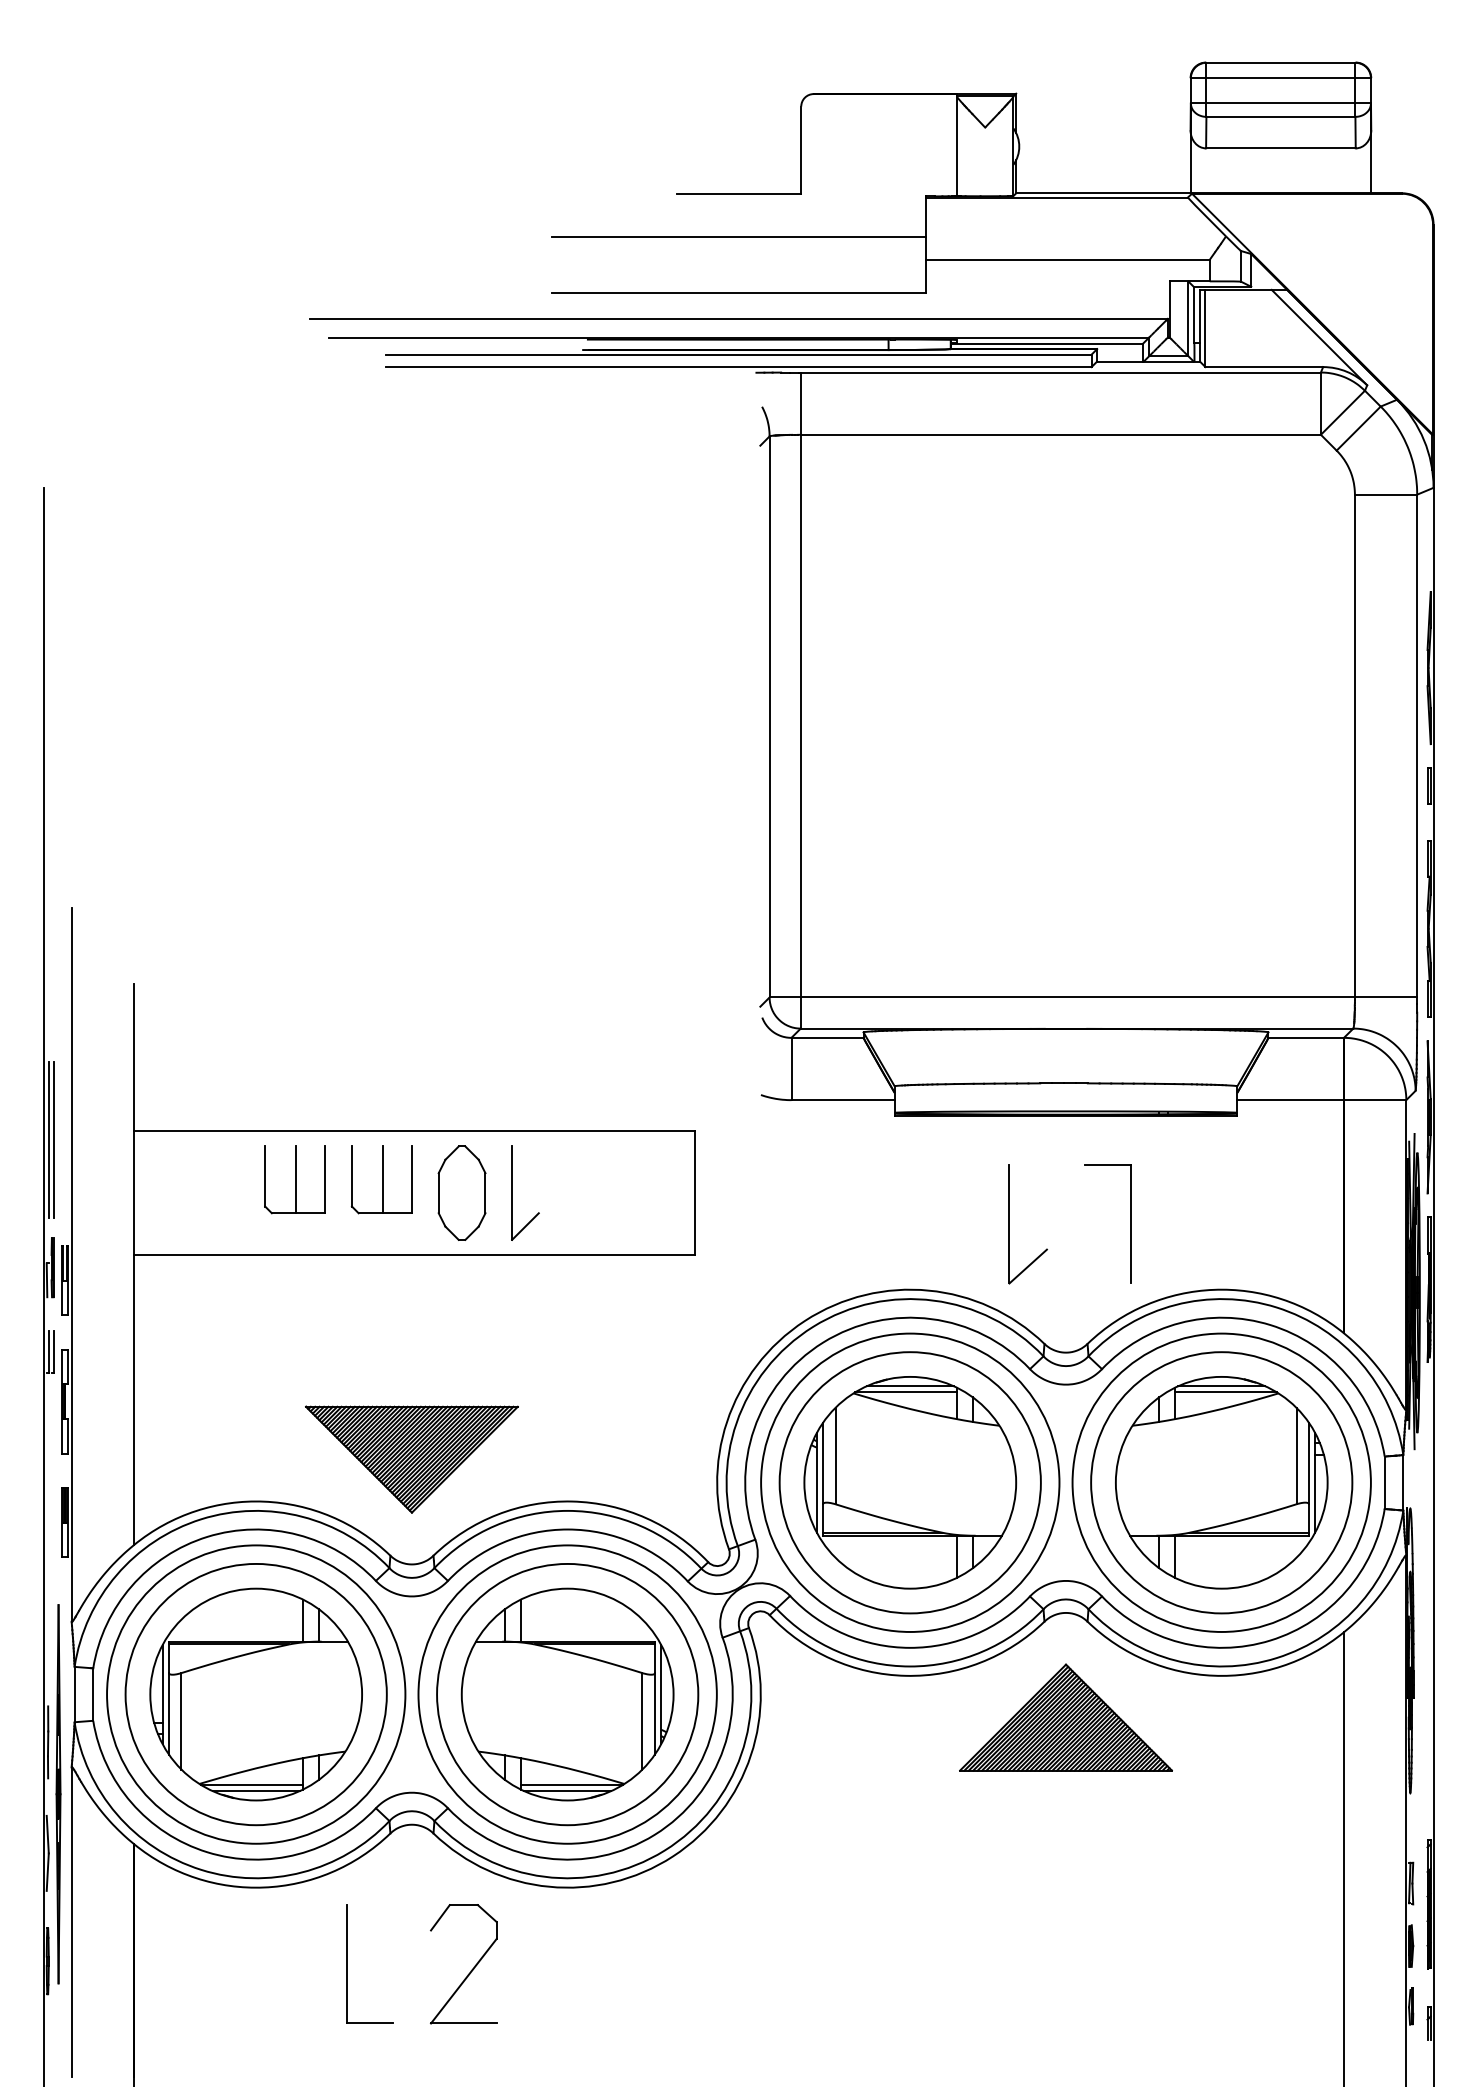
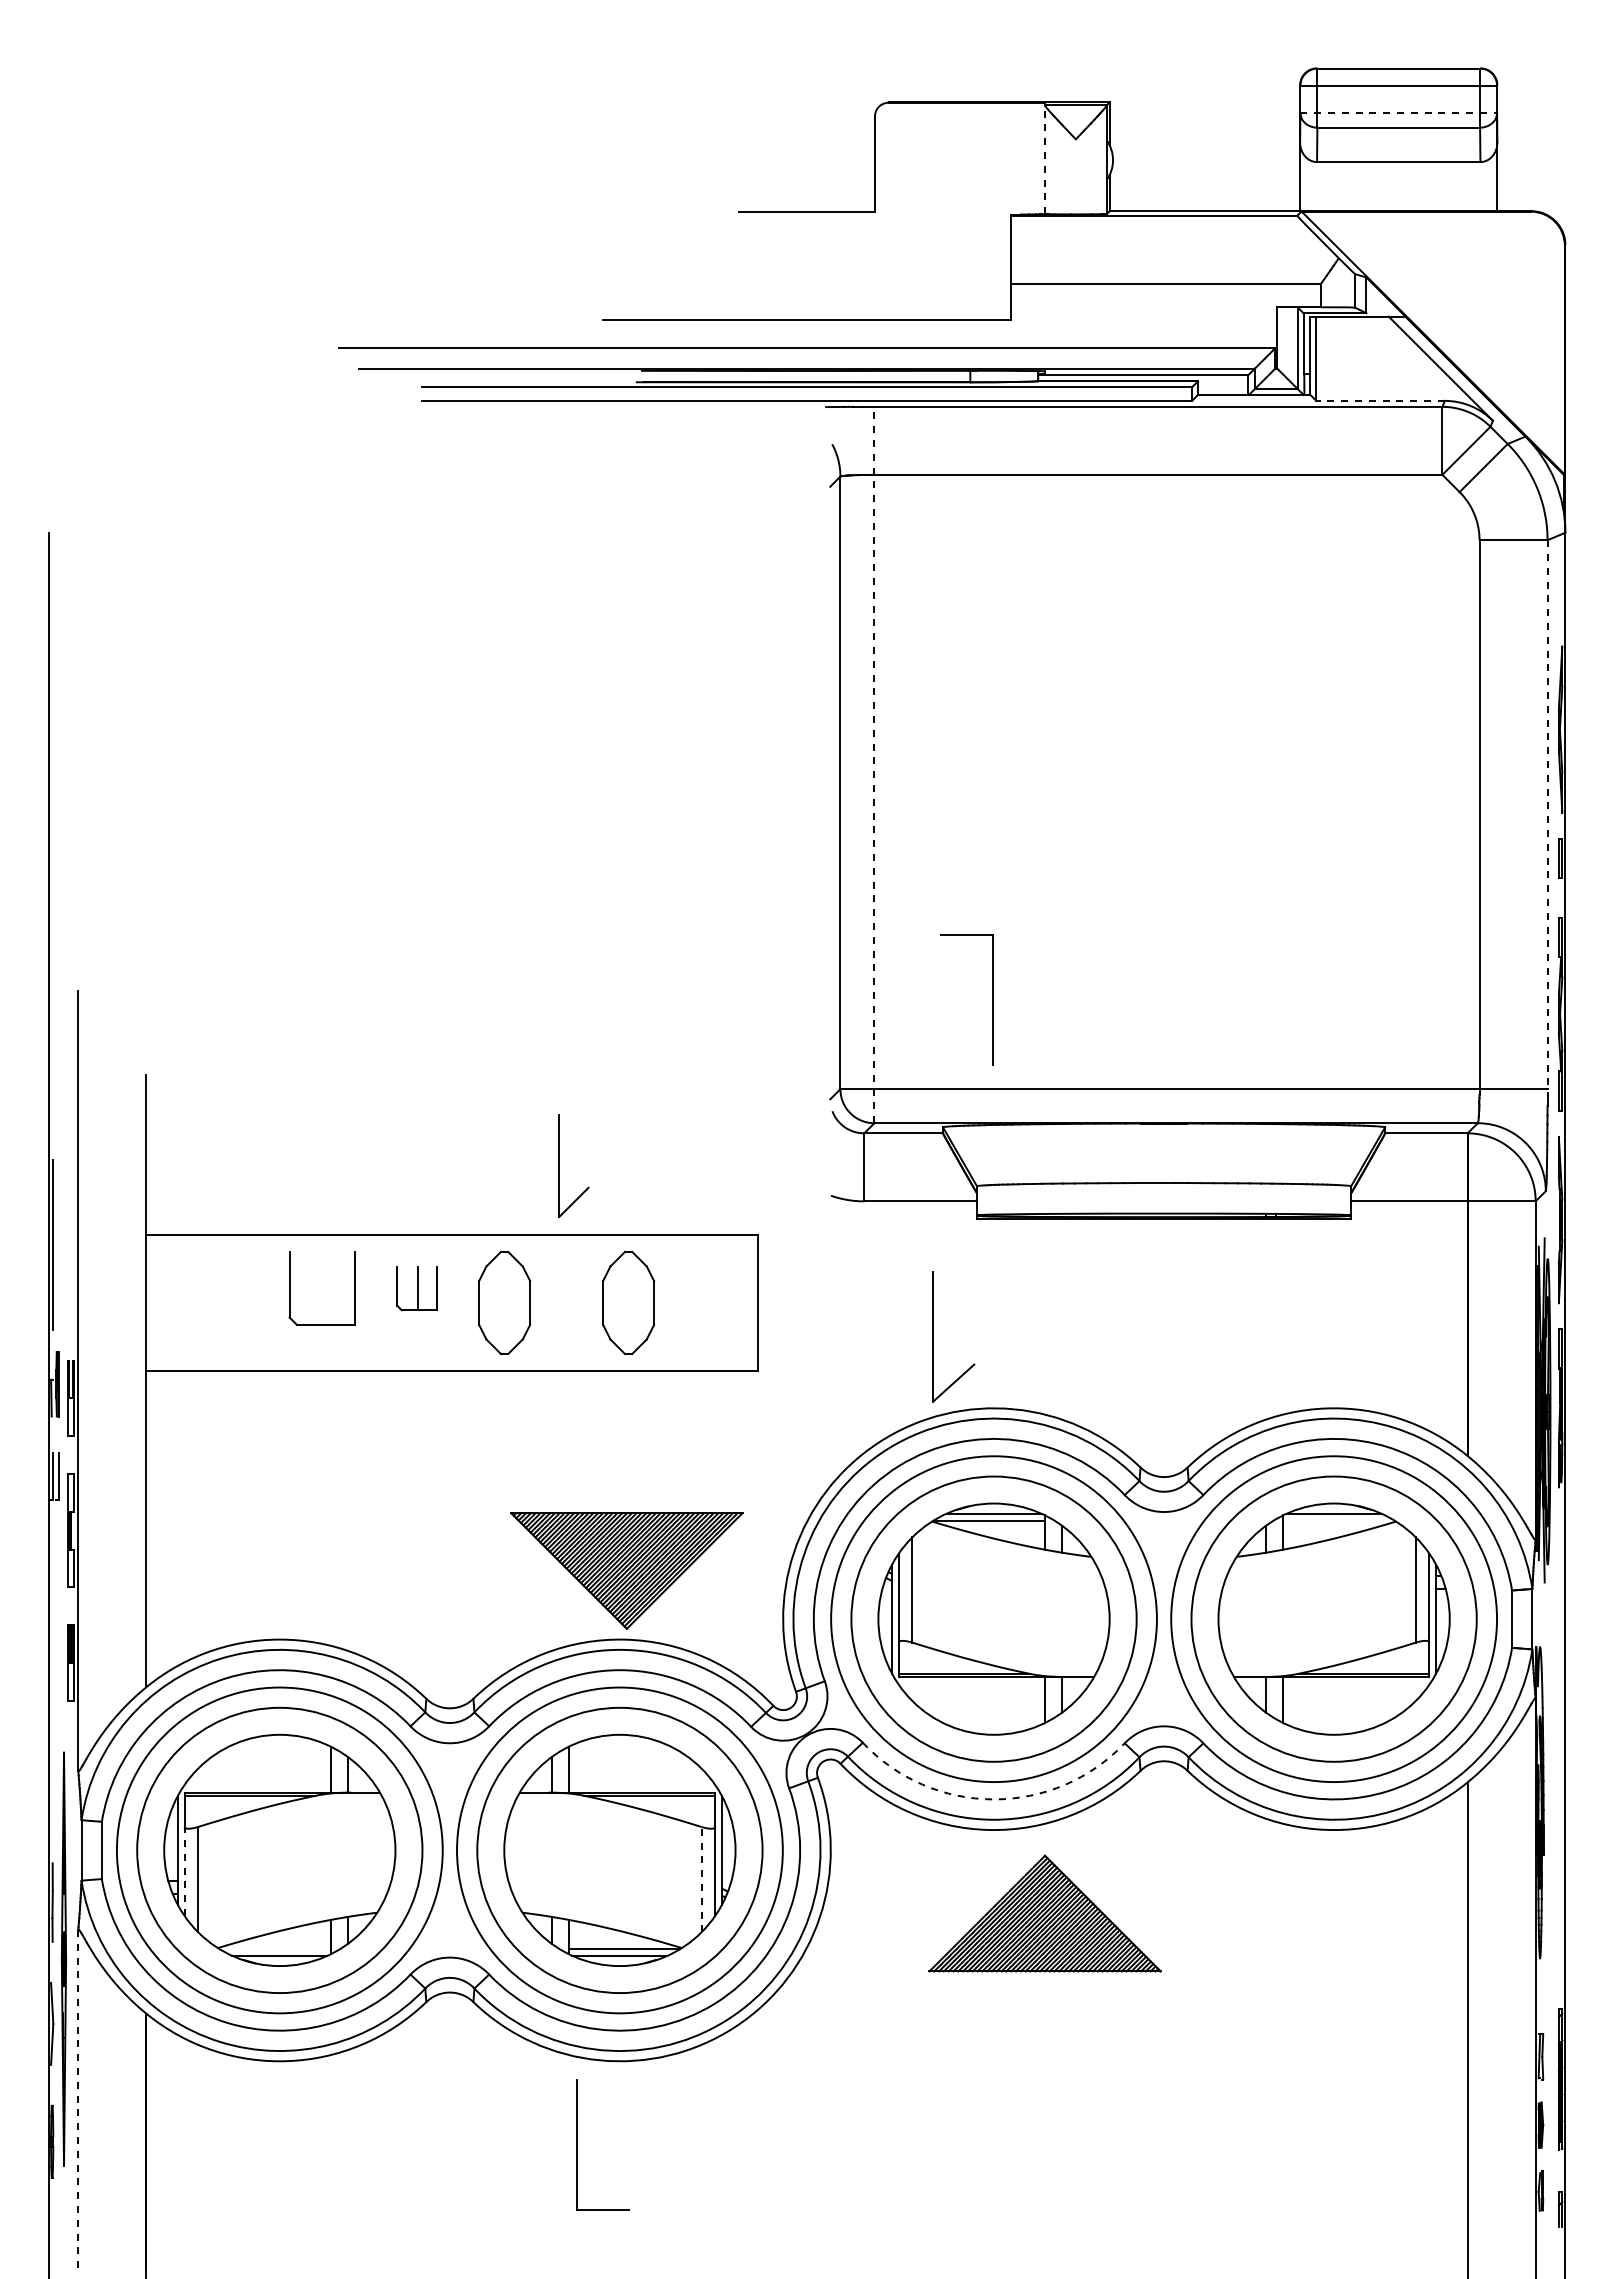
line: (1281, 102) -> (1399, 112), solid -> dashed
line: (957, 146) -> (1045, 159), solid -> dashed
line: (738, 236) -> (806, 258), removed
line: (1264, 366) -> (1380, 400), solid -> dashed
line: (800, 700) -> (874, 764), solid -> dashed
line: (1417, 749) -> (1547, 818), solid -> dashed
line: (53, 1139) -> (58, 1244), removed
line: (296, 1179) -> (323, 1287), removed
part: (381, 1179) -> (416, 1288), size x0.6
part: (512, 1192) -> (559, 1165), moved
part: (575, 1192) -> (628, 1302), added
part: (1009, 1223) -> (933, 1336), moved
part: (1131, 1223) -> (992, 999), moved
line: (1225, 1392) -> (1338, 1520), removed
part: (411, 1459) -> (626, 1570), moved
arc: (909, 1647) -> (993, 1799), solid -> dashed
line: (168, 1713) -> (184, 1871), solid -> dashed
part: (1065, 1717) -> (1044, 1913), moved
line: (642, 1721) -> (701, 1879), solid -> dashed
line: (251, 1785) -> (274, 1949), removed
line: (71, 1921) -> (78, 2098), solid -> dashed
part: (346, 1963) -> (577, 2144), moved
part: (471, 1970) -> (514, 2151), removed

